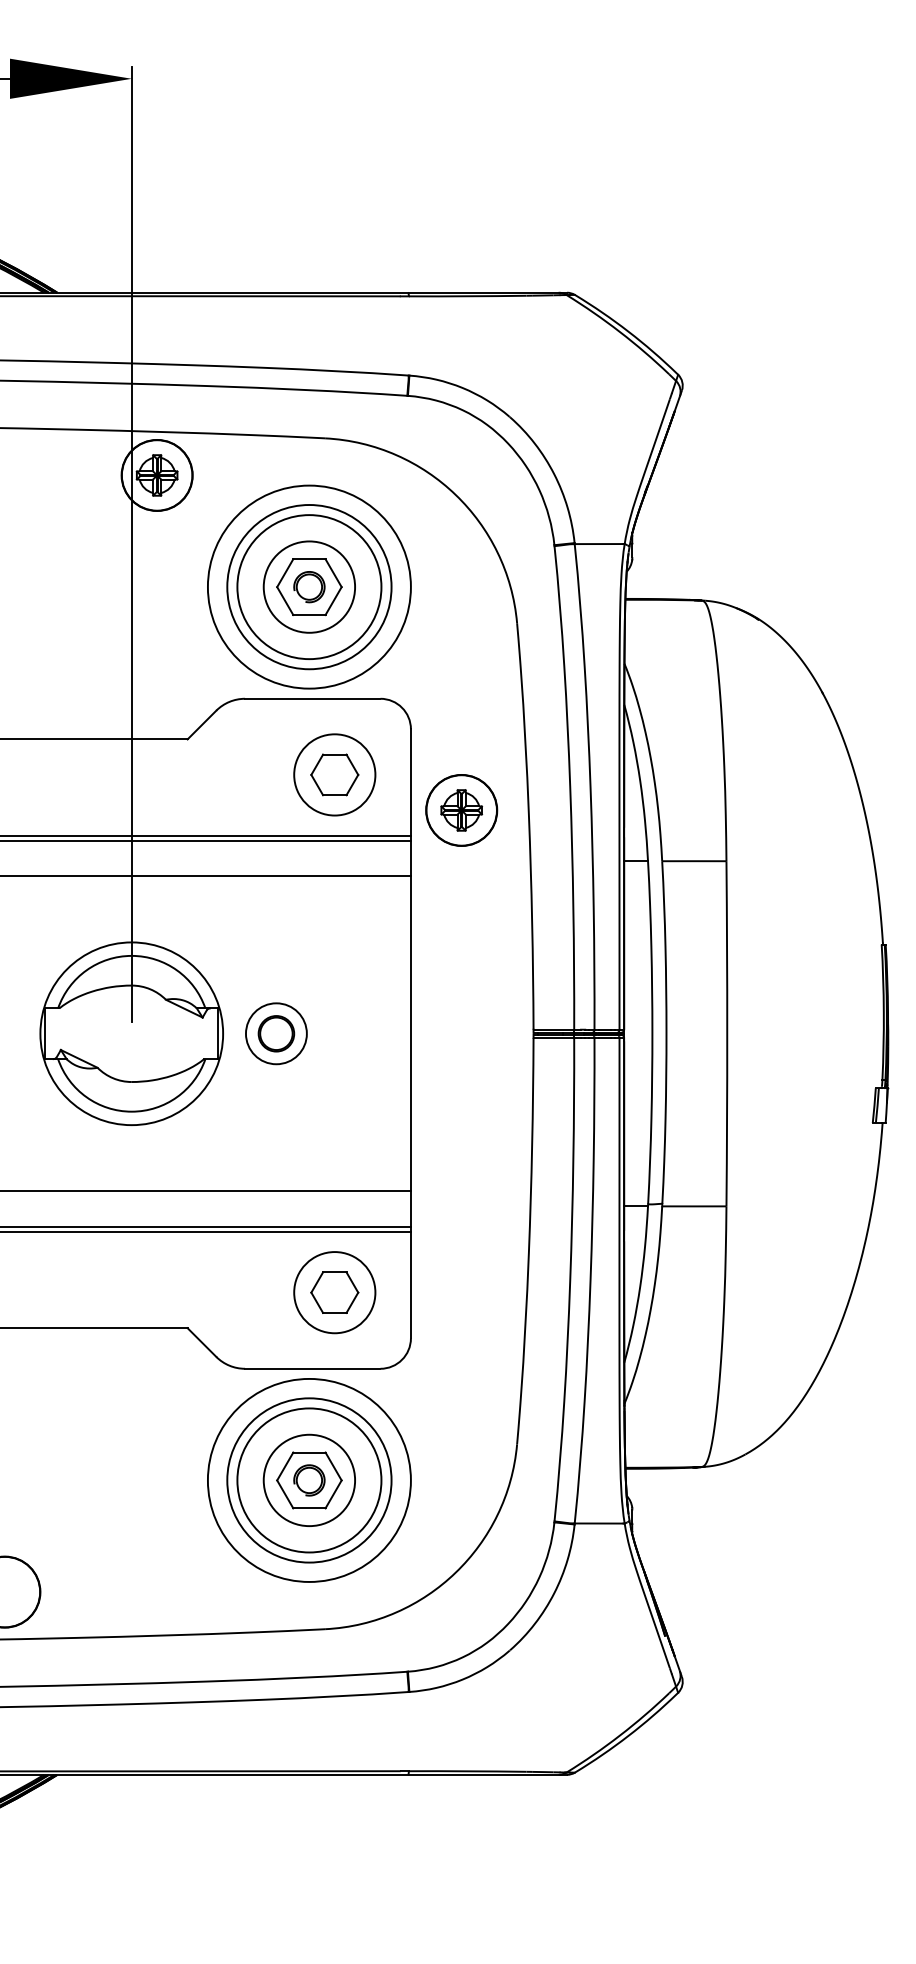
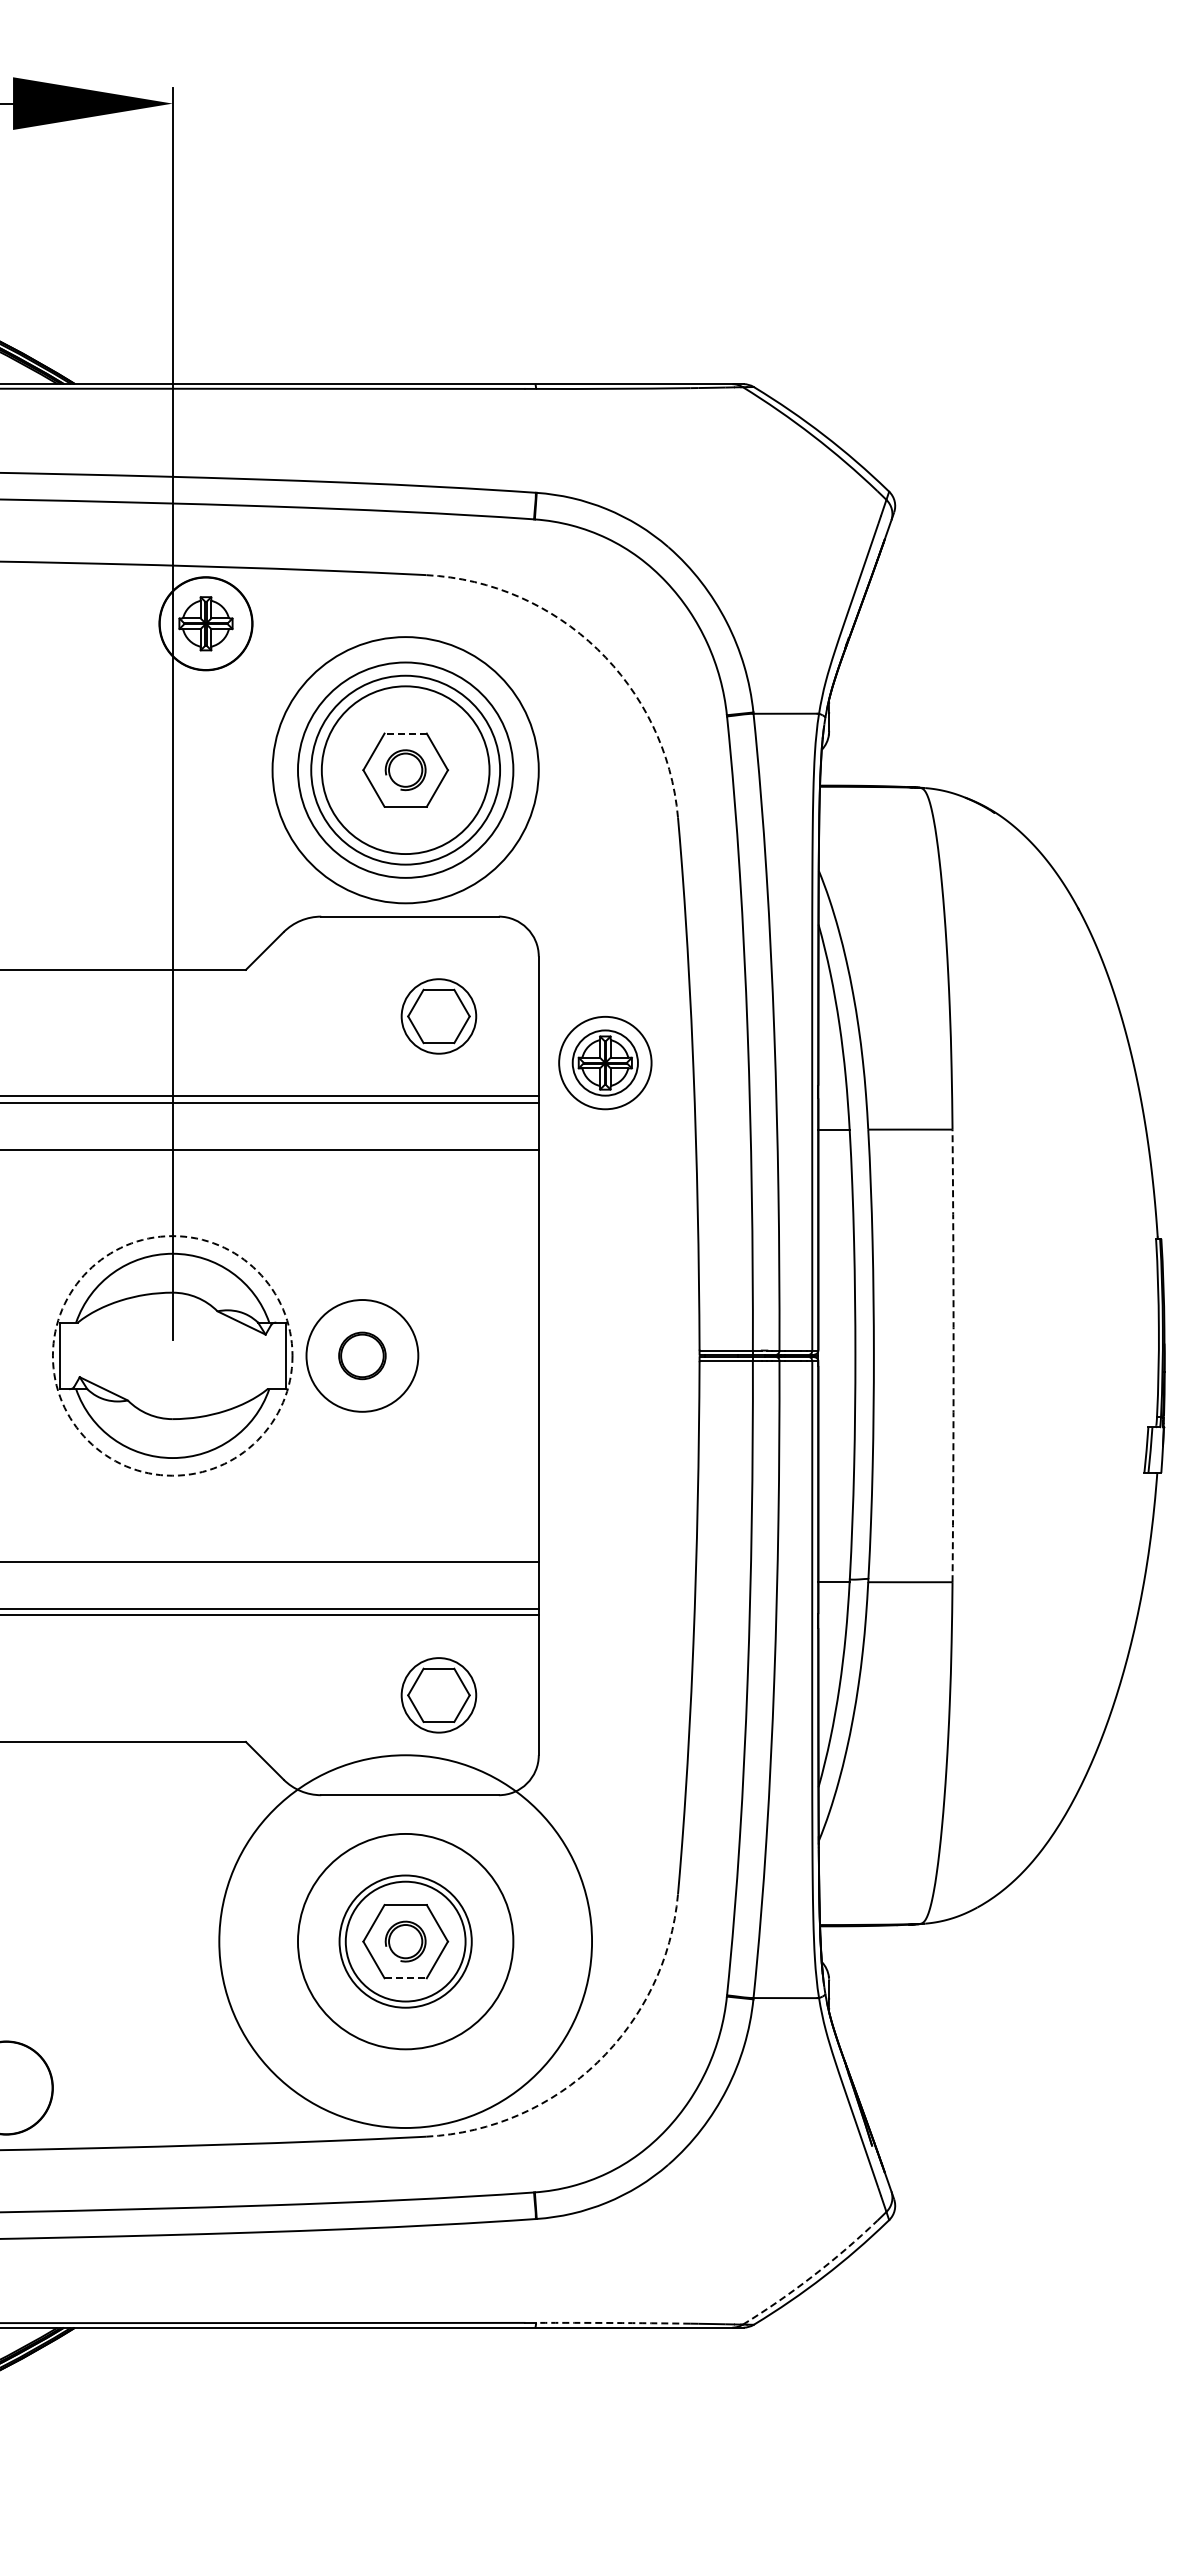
arc: (455, 495) -> (597, 649), solid -> dashed
line: (309, 559) -> (405, 733), solid -> dashed
circle: (309, 587) -> (405, 770), size x1.4
circle: (334, 774) -> (438, 1016), size x0.7
circle: (461, 810) -> (604, 1062), size x0.7
circle: (131, 1033) -> (172, 1355), solid -> dashed
circle: (276, 1033) -> (362, 1355), size x1.4
arc: (727, 1033) -> (953, 1355), solid -> dashed
circle: (334, 1292) -> (438, 1695), size x0.7
circle: (309, 1480) -> (405, 1941), size x0.7
circle: (309, 1480) -> (405, 1941), size x1.4
line: (310, 1508) -> (406, 1978), solid -> dashed
arc: (455, 1572) -> (597, 2062), solid -> dashed
arc: (619, 1735) -> (812, 2276), solid -> dashed
arc: (467, 1771) -> (613, 2323), solid -> dashed

